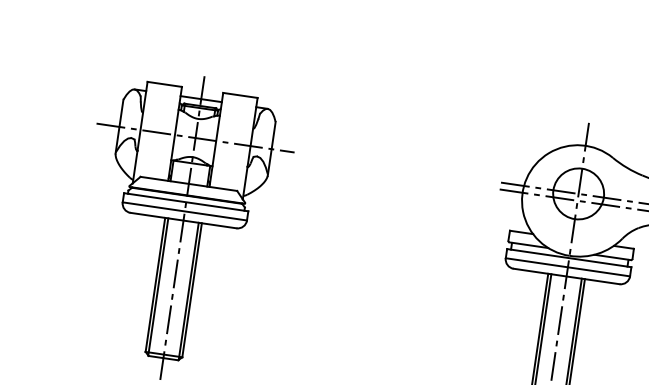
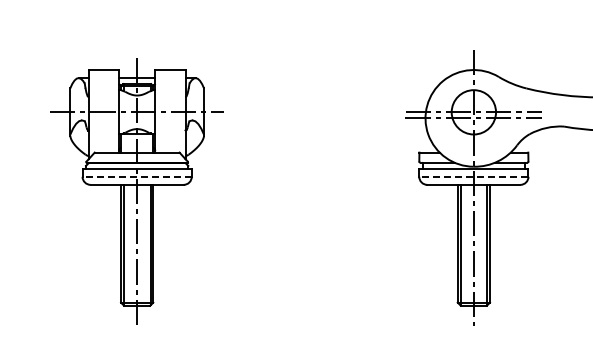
line: (185, 211) -> (137, 176), solid -> dashed
line: (567, 266) -> (473, 176), solid -> dashed

